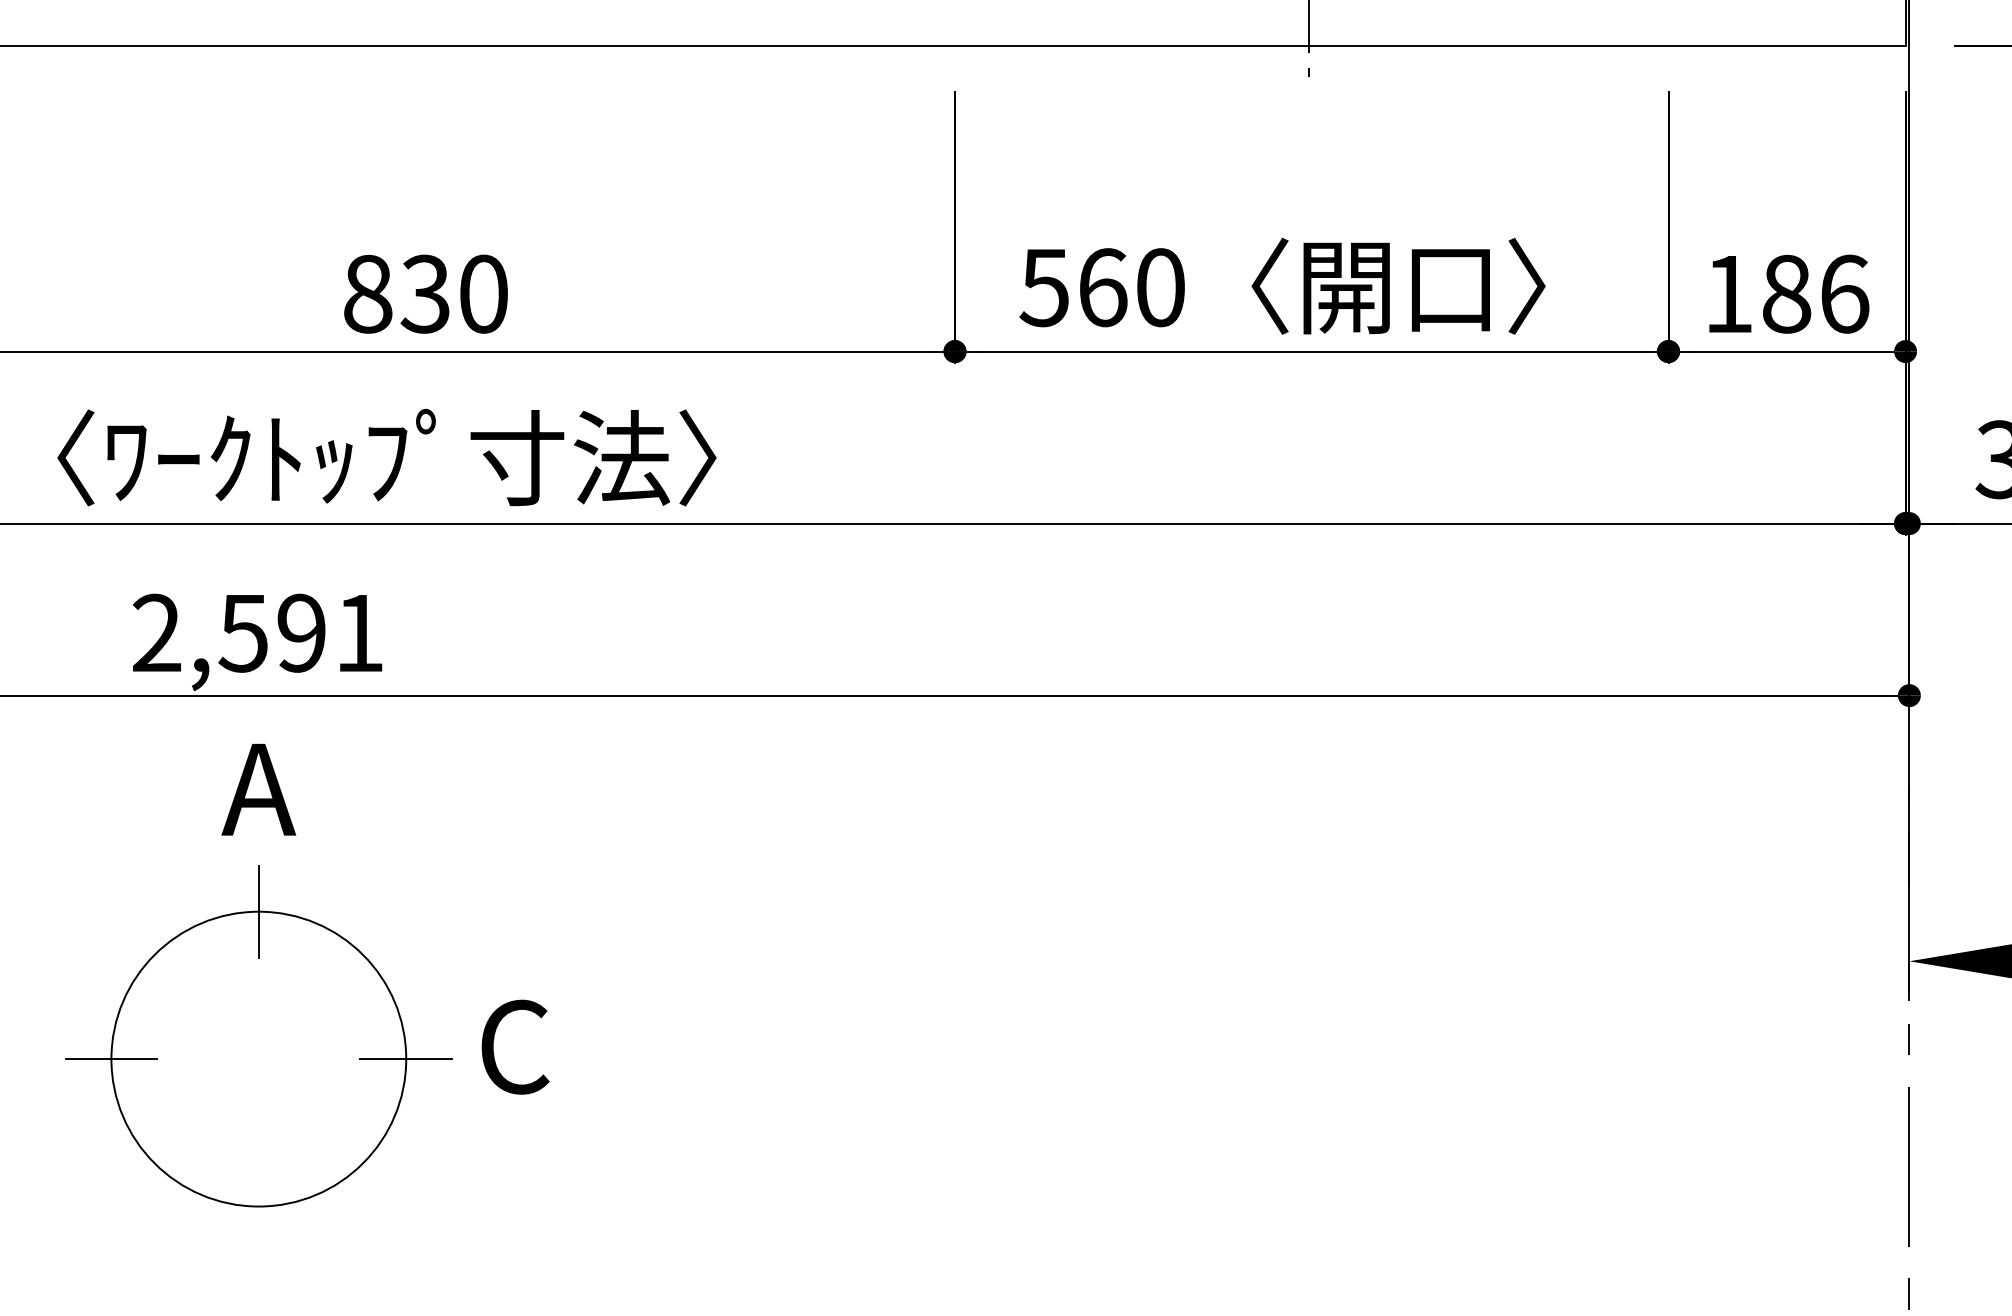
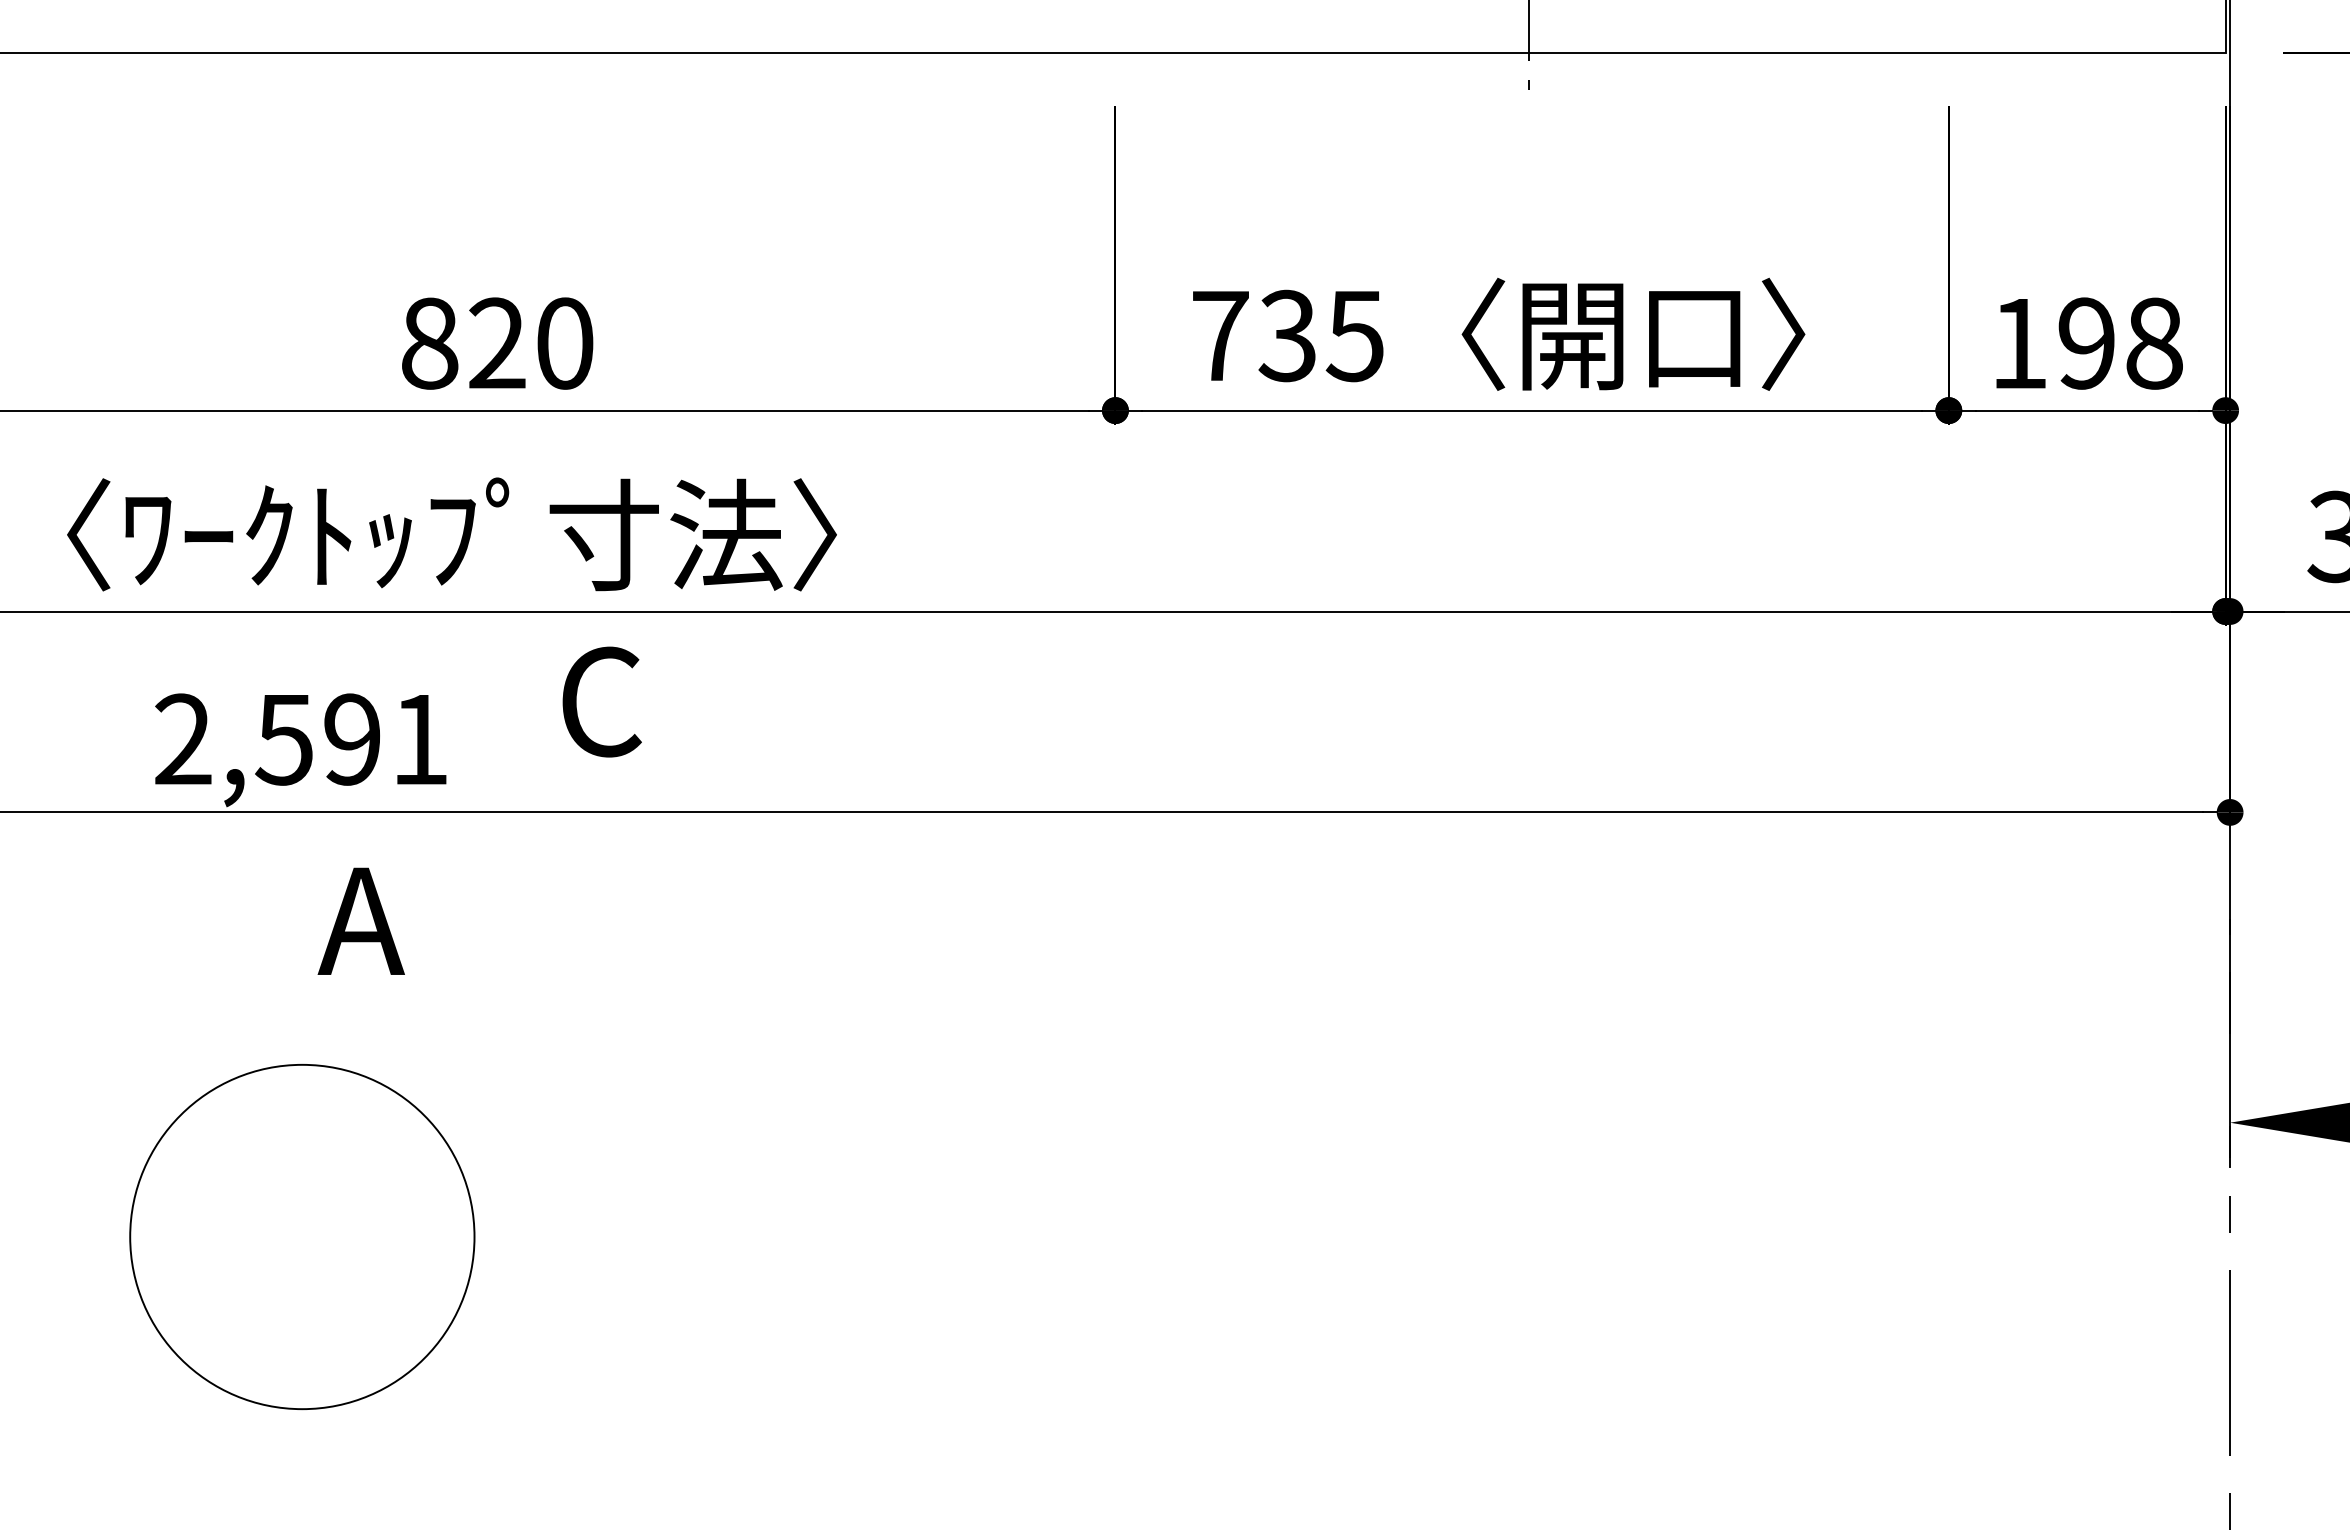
text: (1101, 287) -> (1286, 335), 560 -> 735
text: (425, 294) -> (496, 343), 830 -> 820
text: (1815, 294) -> (2120, 343), 186 -> 198
text: (258, 788) -> (360, 920), moved
line: (258, 911) -> (302, 1064), removed
text: (514, 1046) -> (601, 701), moved
line: (110, 1059) -> (129, 1237), removed
line: (406, 1059) -> (474, 1237), removed

